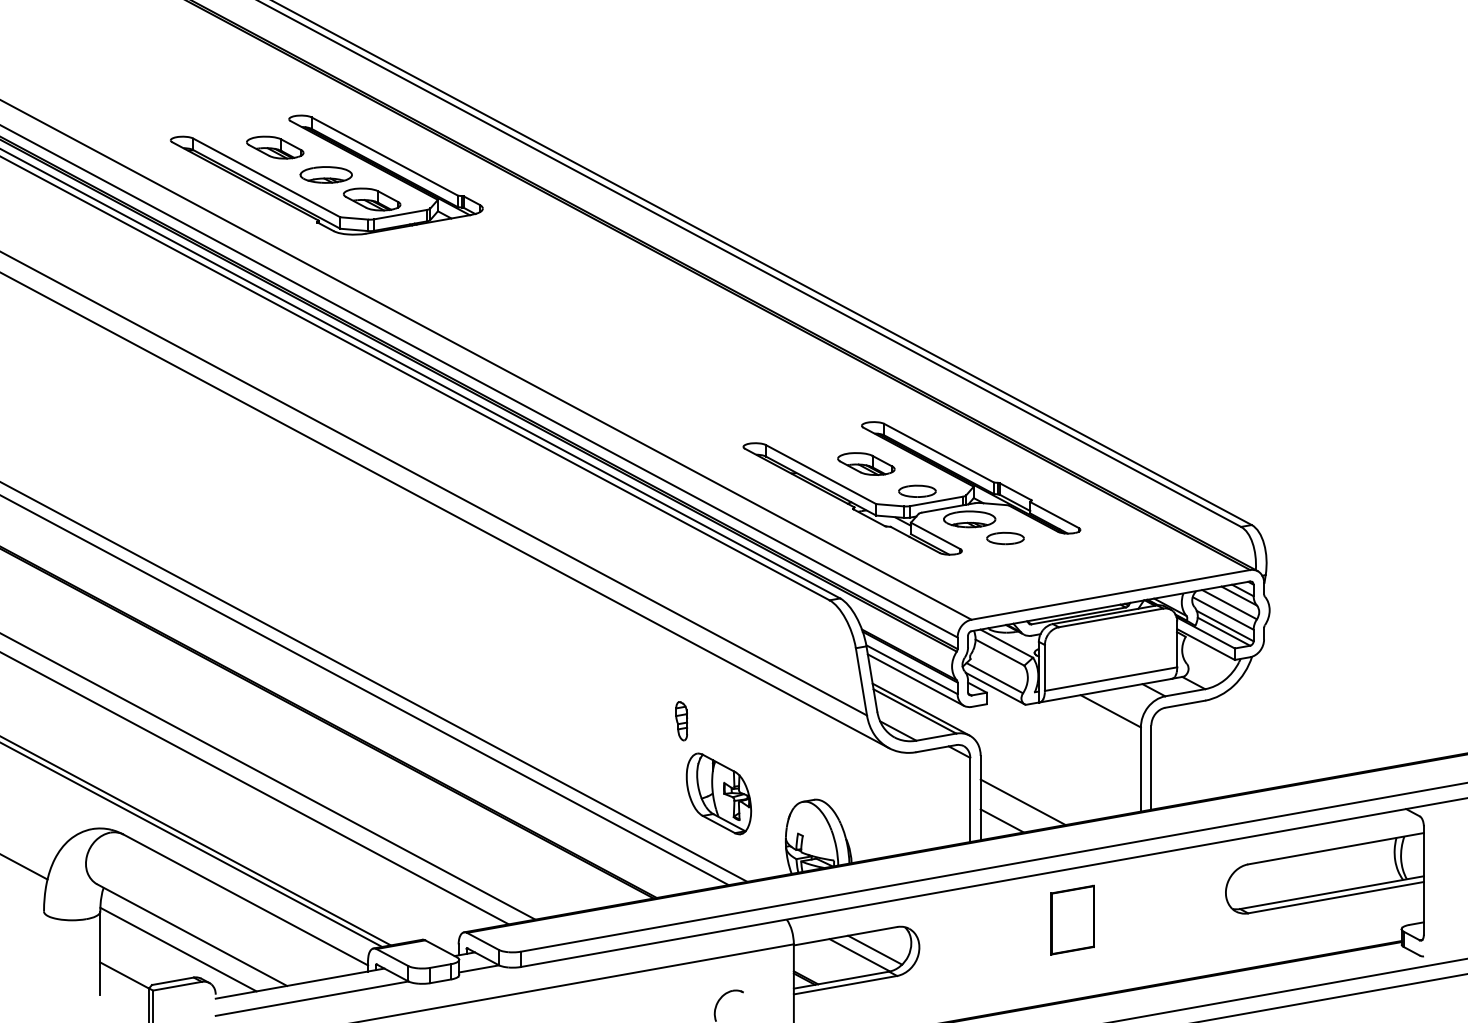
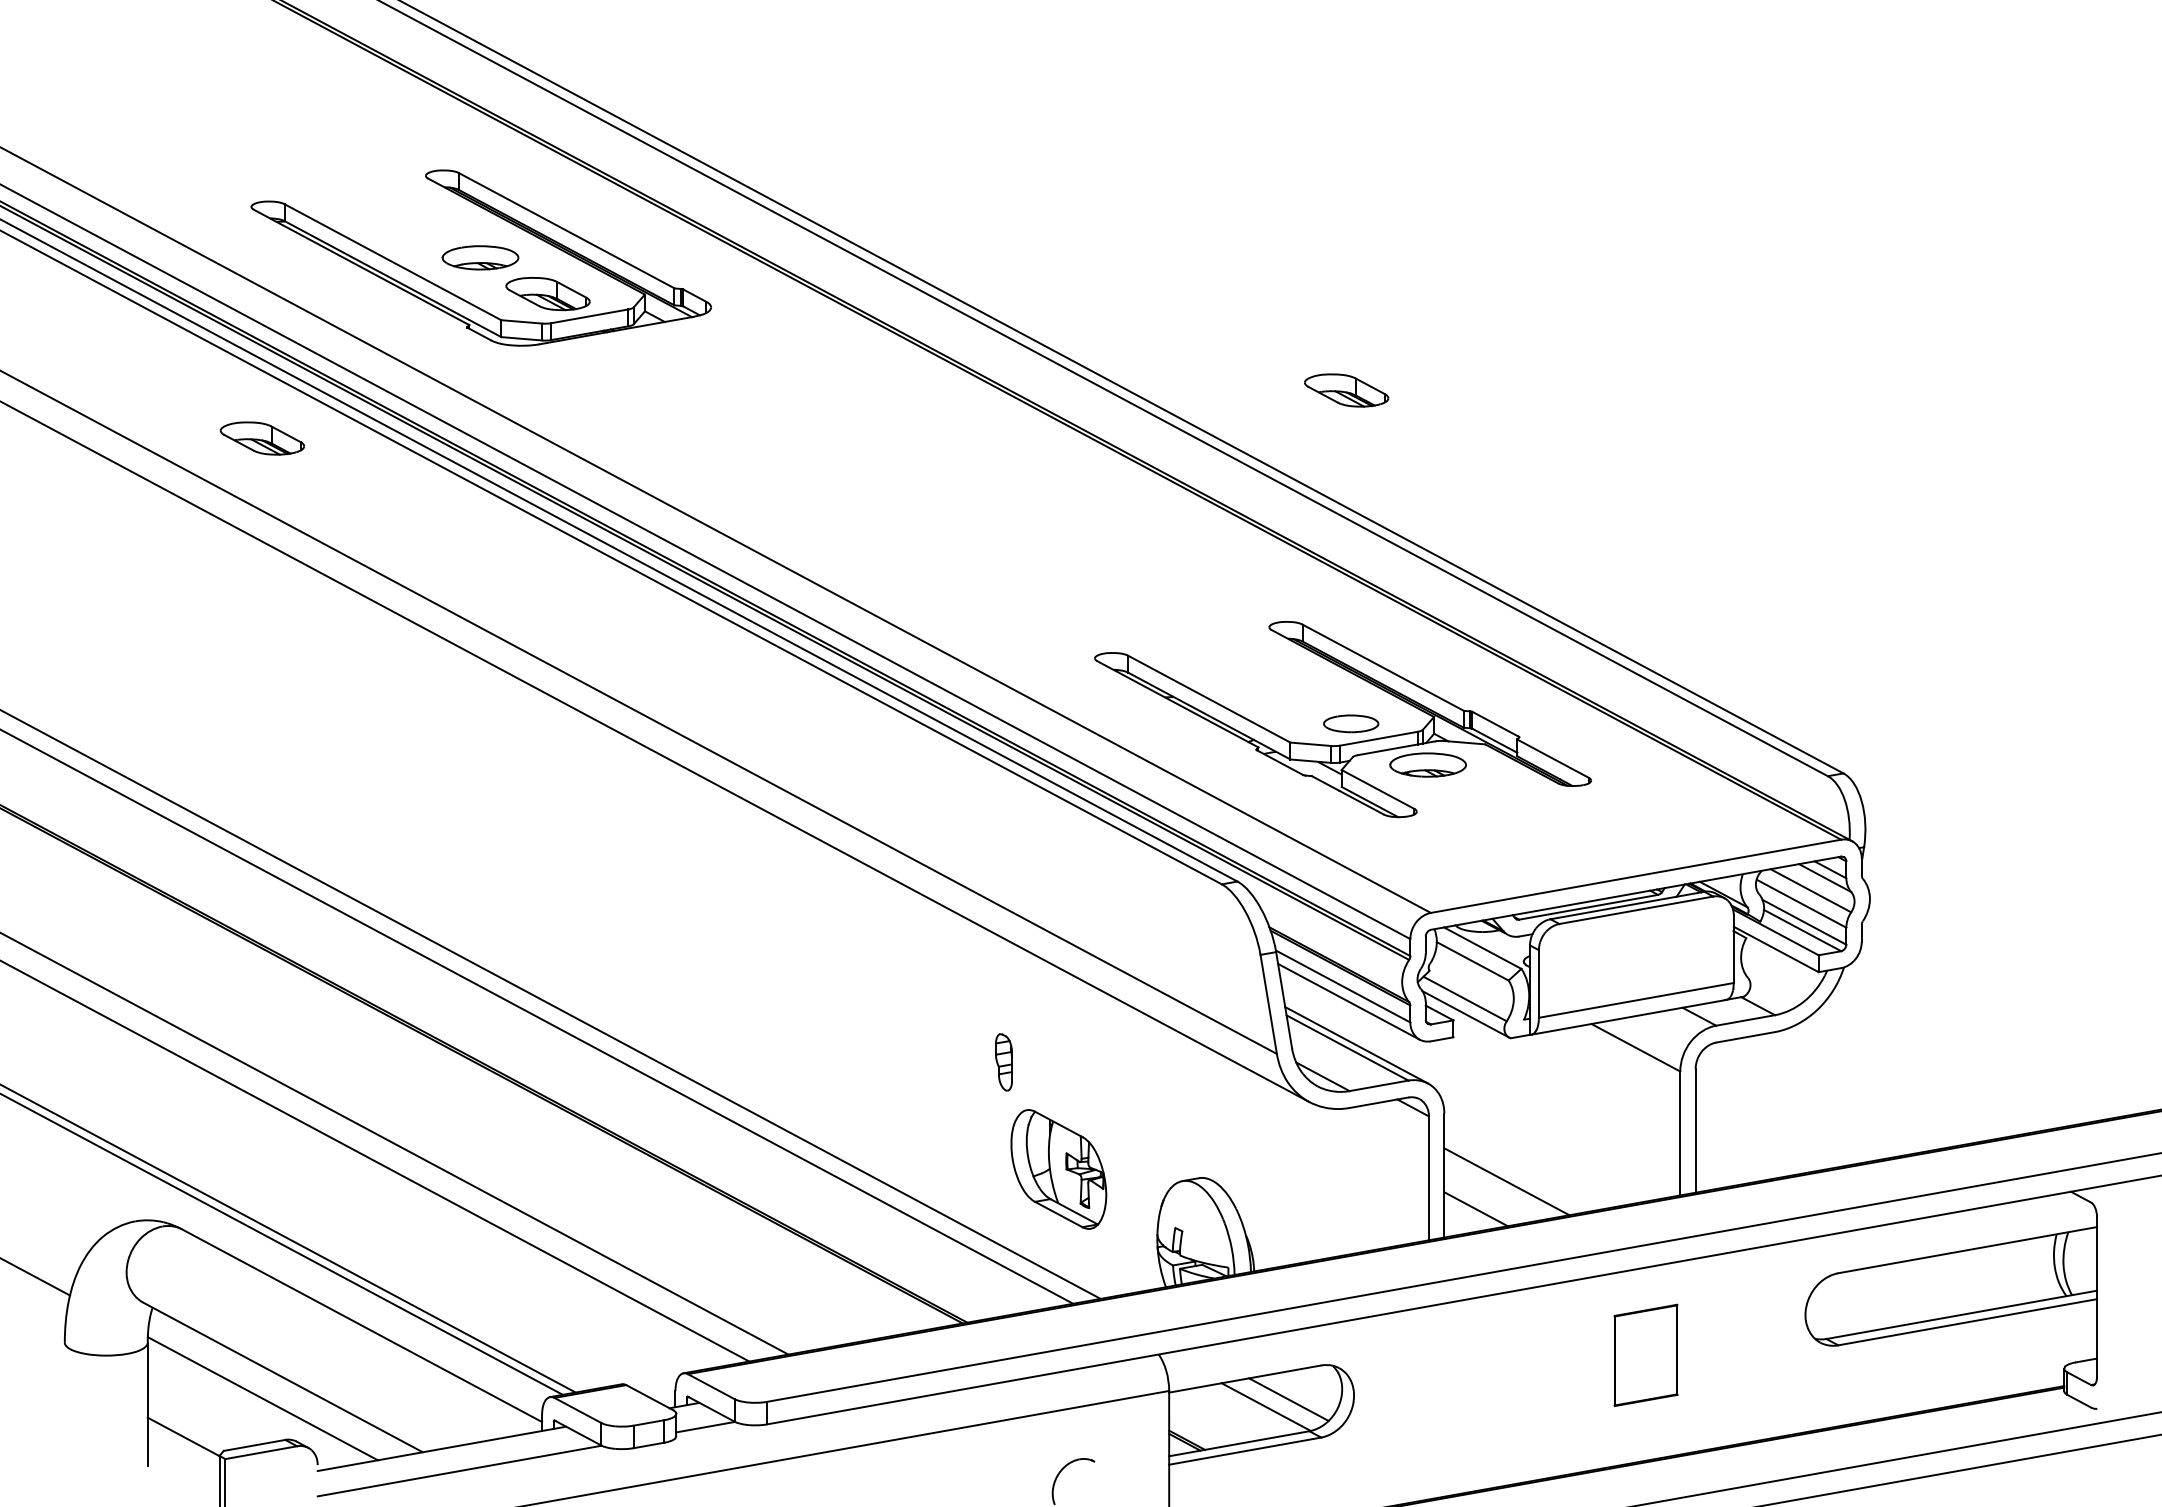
part: (275, 147) -> (262, 438), moved
part: (866, 463) -> (1346, 389), moved
part: (1005, 538) -> (1480, 793), removed
part: (1072, 919) -> (1645, 1354), moved

